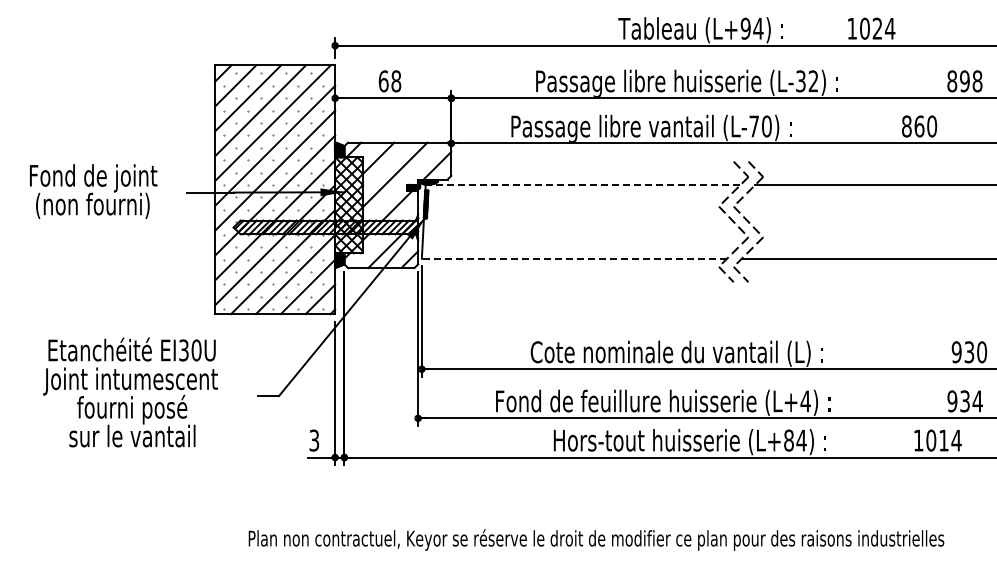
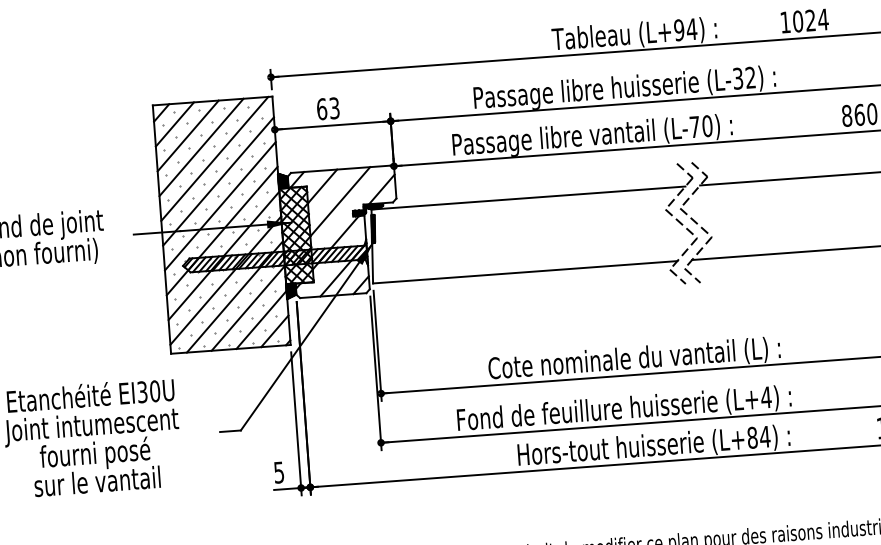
text: (396, 81) -> (334, 108), 68 -> 63
line: (582, 185) -> (527, 198), dashed -> solid
line: (574, 258) -> (525, 271), dashed -> solid
text: (314, 439) -> (279, 471), 3 -> 5

